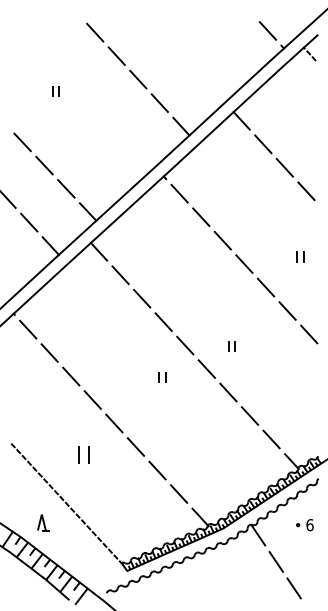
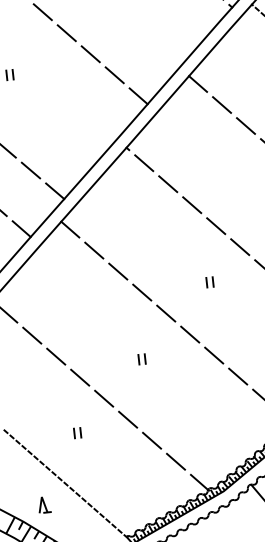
part: (231, 346) -> (209, 282), moved
part: (162, 377) -> (142, 359), moved
part: (84, 454) -> (77, 432), size x0.62

